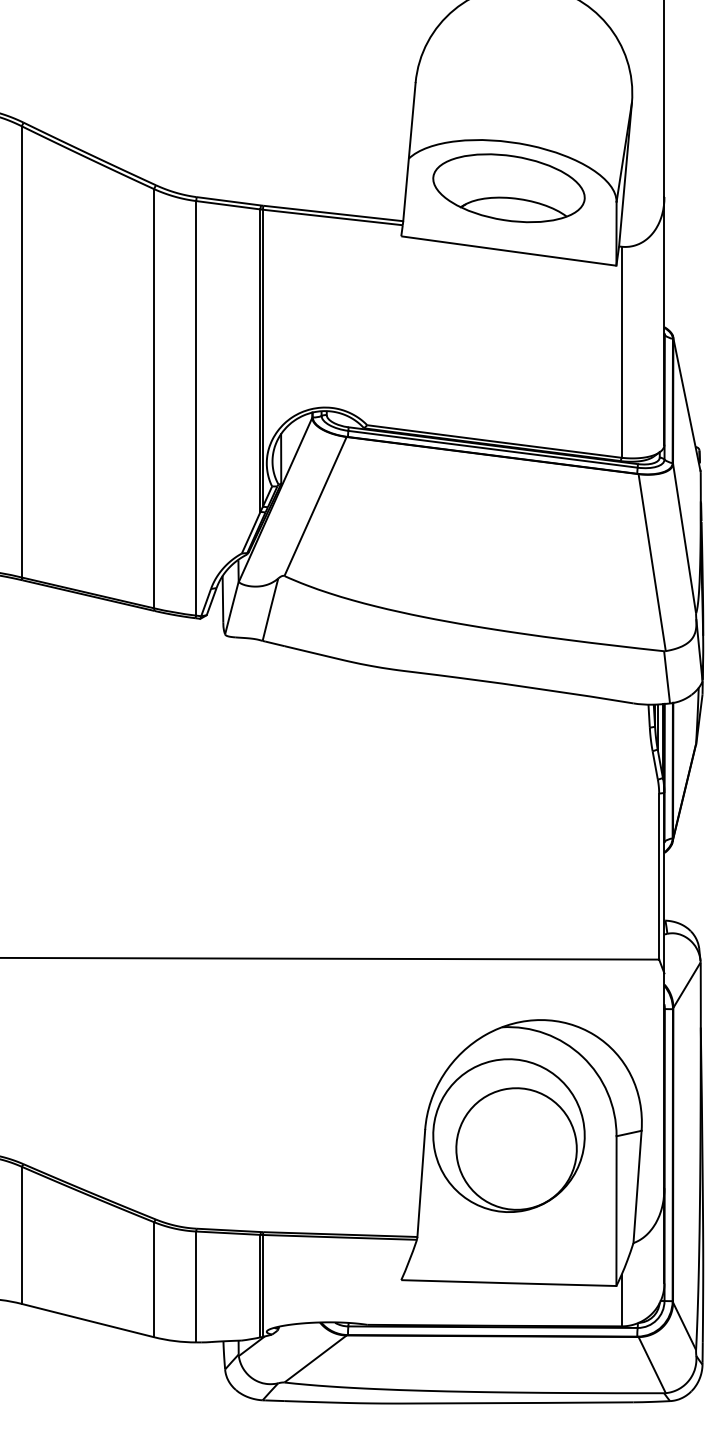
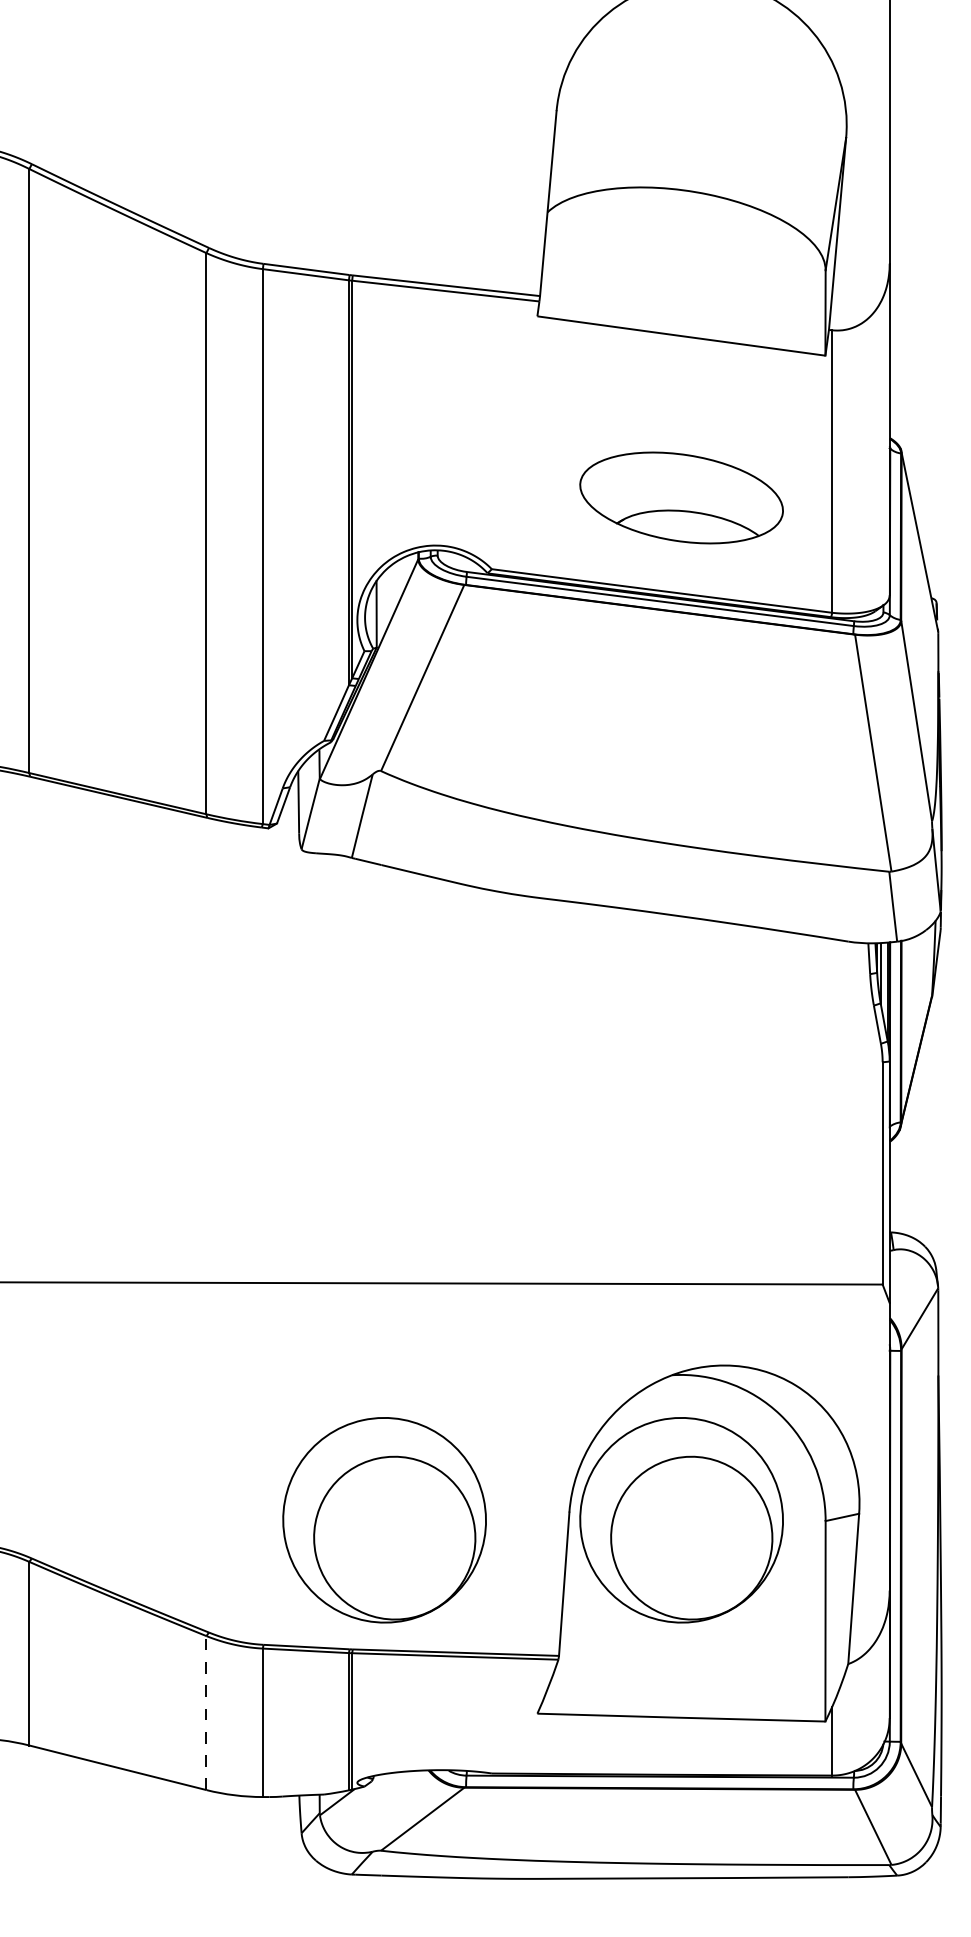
part: (508, 187) -> (681, 497), moved
part: (287, 1135) -> (384, 1520), added
line: (154, 1280) -> (206, 1713), solid -> dashed

